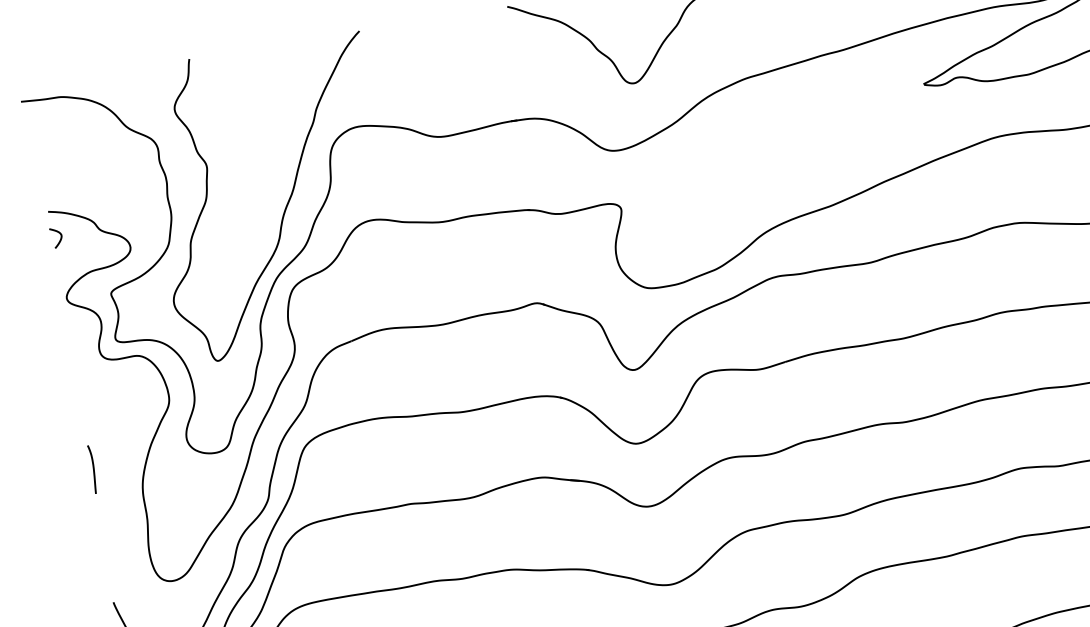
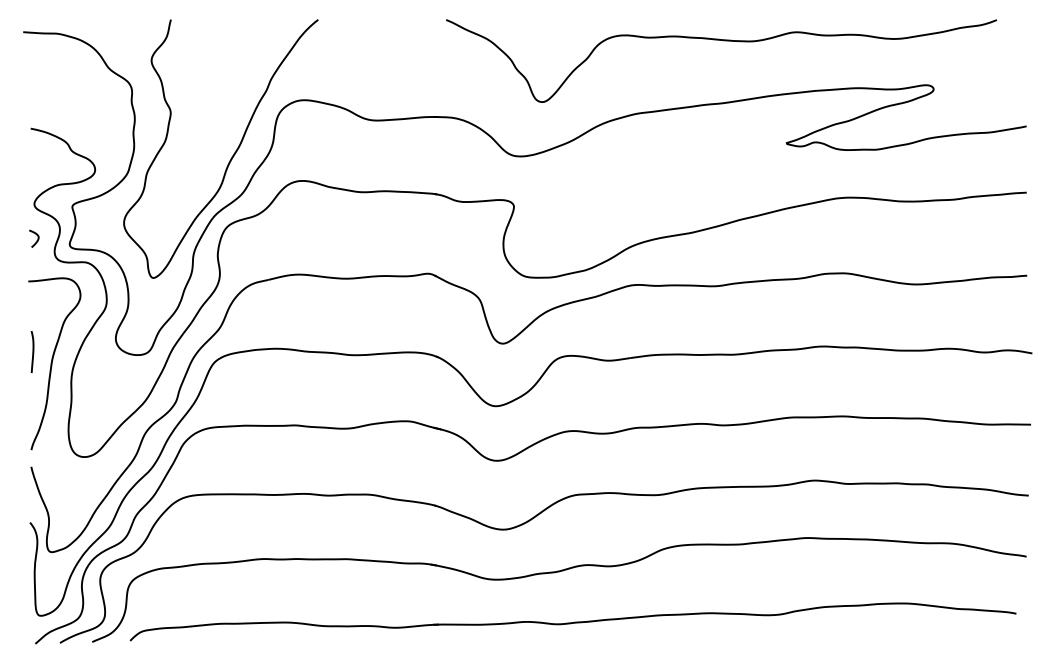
curve: (59, 239) -> (36, 240), moved
curve: (118, 478) -> (52, 363), added

